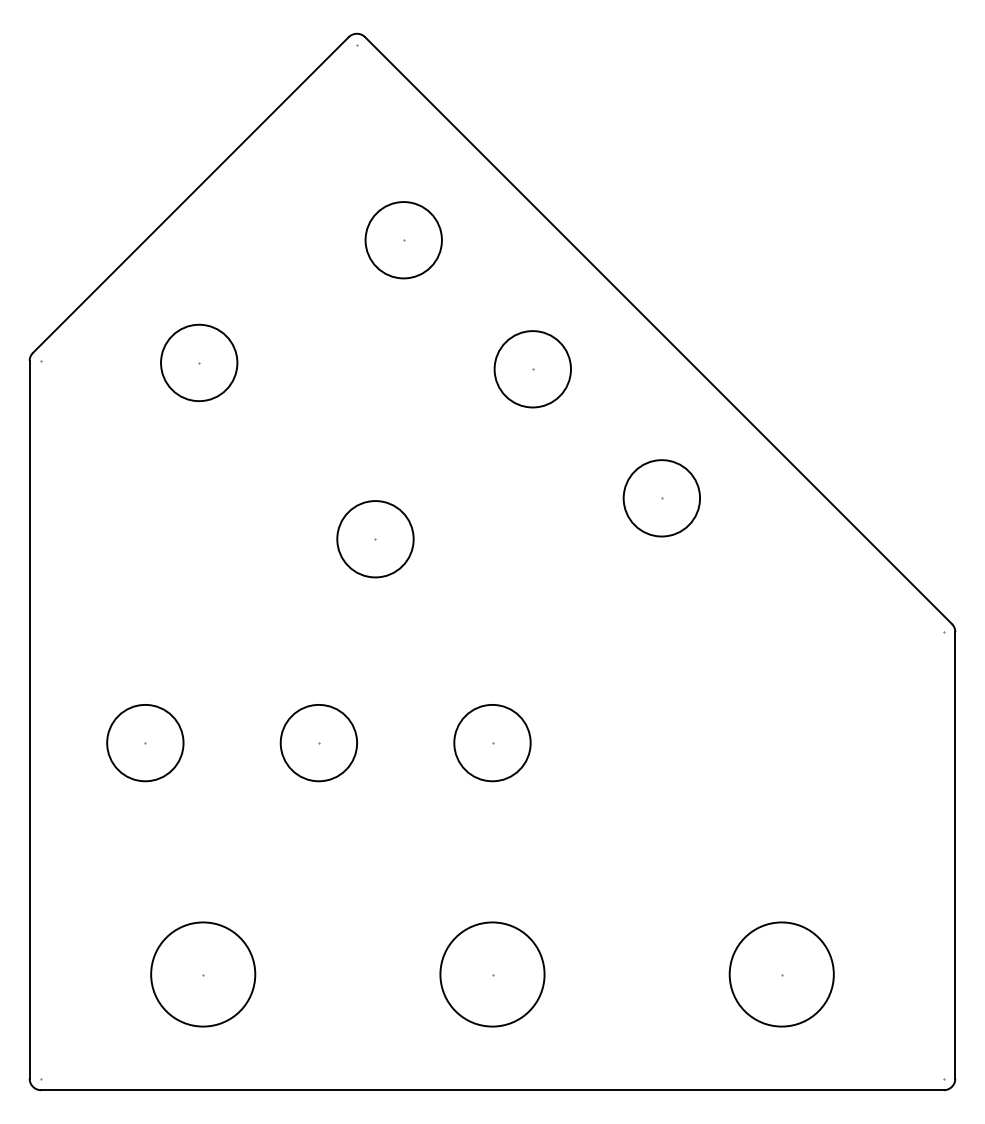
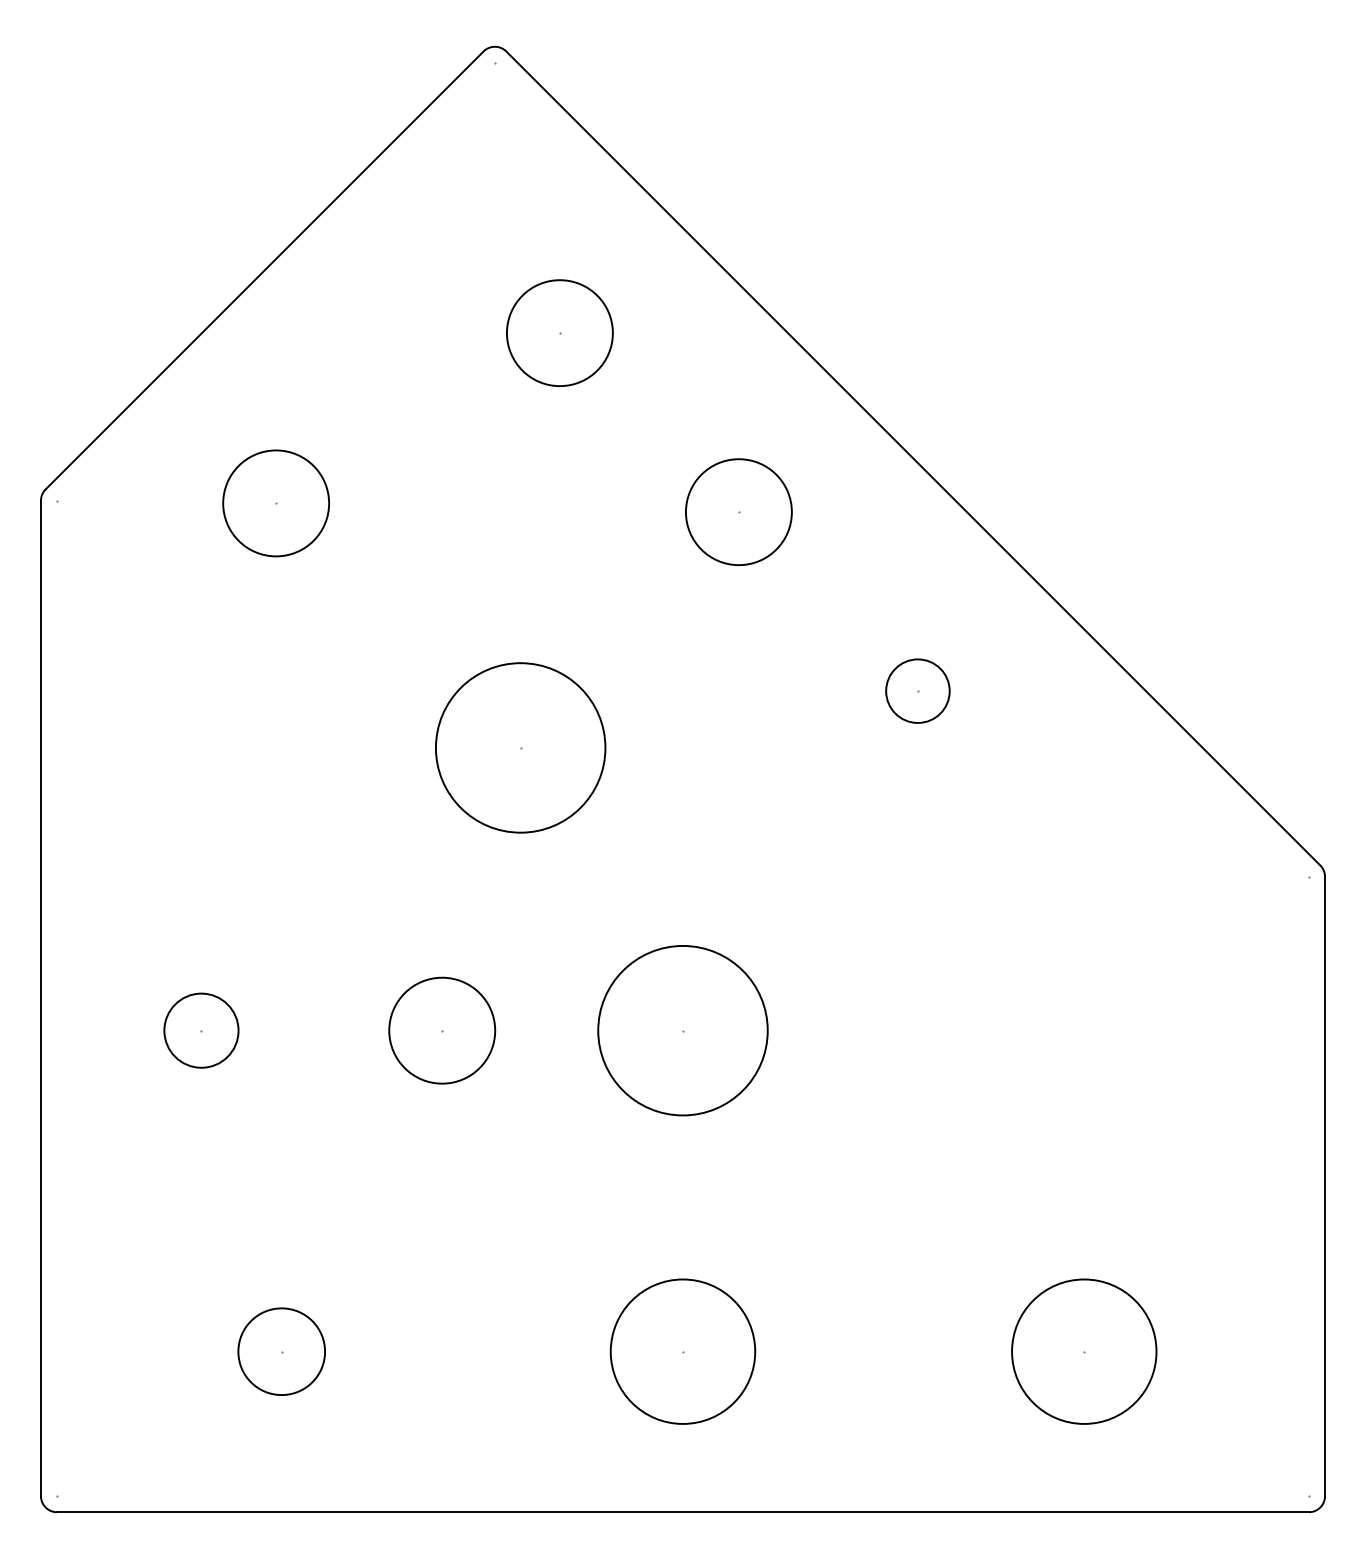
circle: (661, 498) -> (917, 691), size x0.6
circle: (375, 538) -> (520, 747), size x1.6
circle: (145, 742) -> (201, 1030), size x0.7
circle: (492, 742) -> (682, 1030), size x1.6
circle: (203, 974) -> (281, 1351), size x0.6

